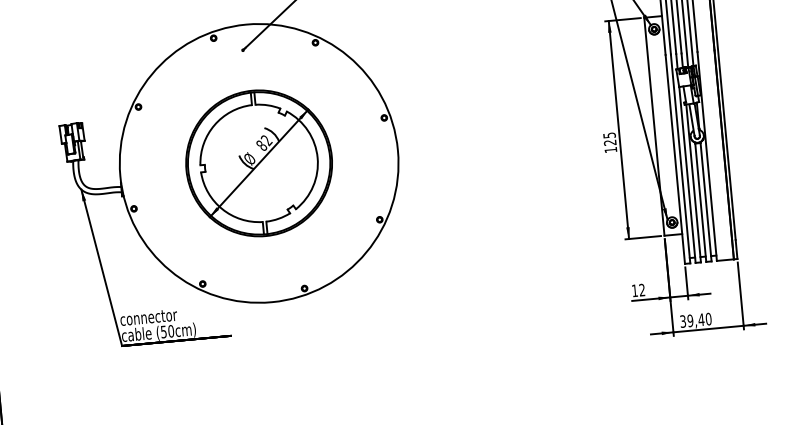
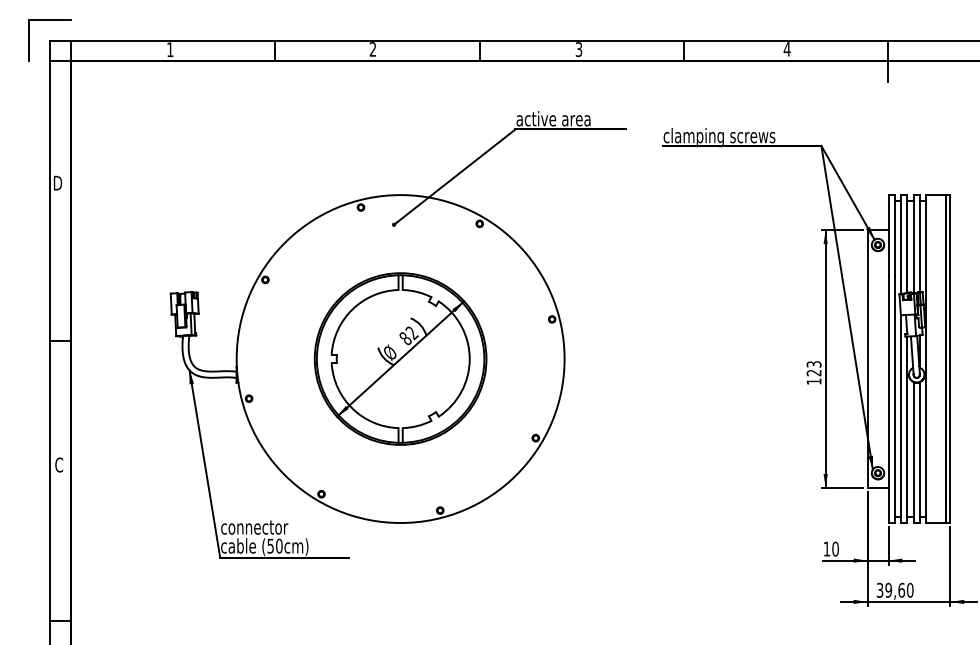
text: (609, 135) -> (813, 364), 125 -> 123
text: (642, 289) -> (835, 548), 12 -> 10
text: (701, 319) -> (901, 589), 39,40 -> 39,60

